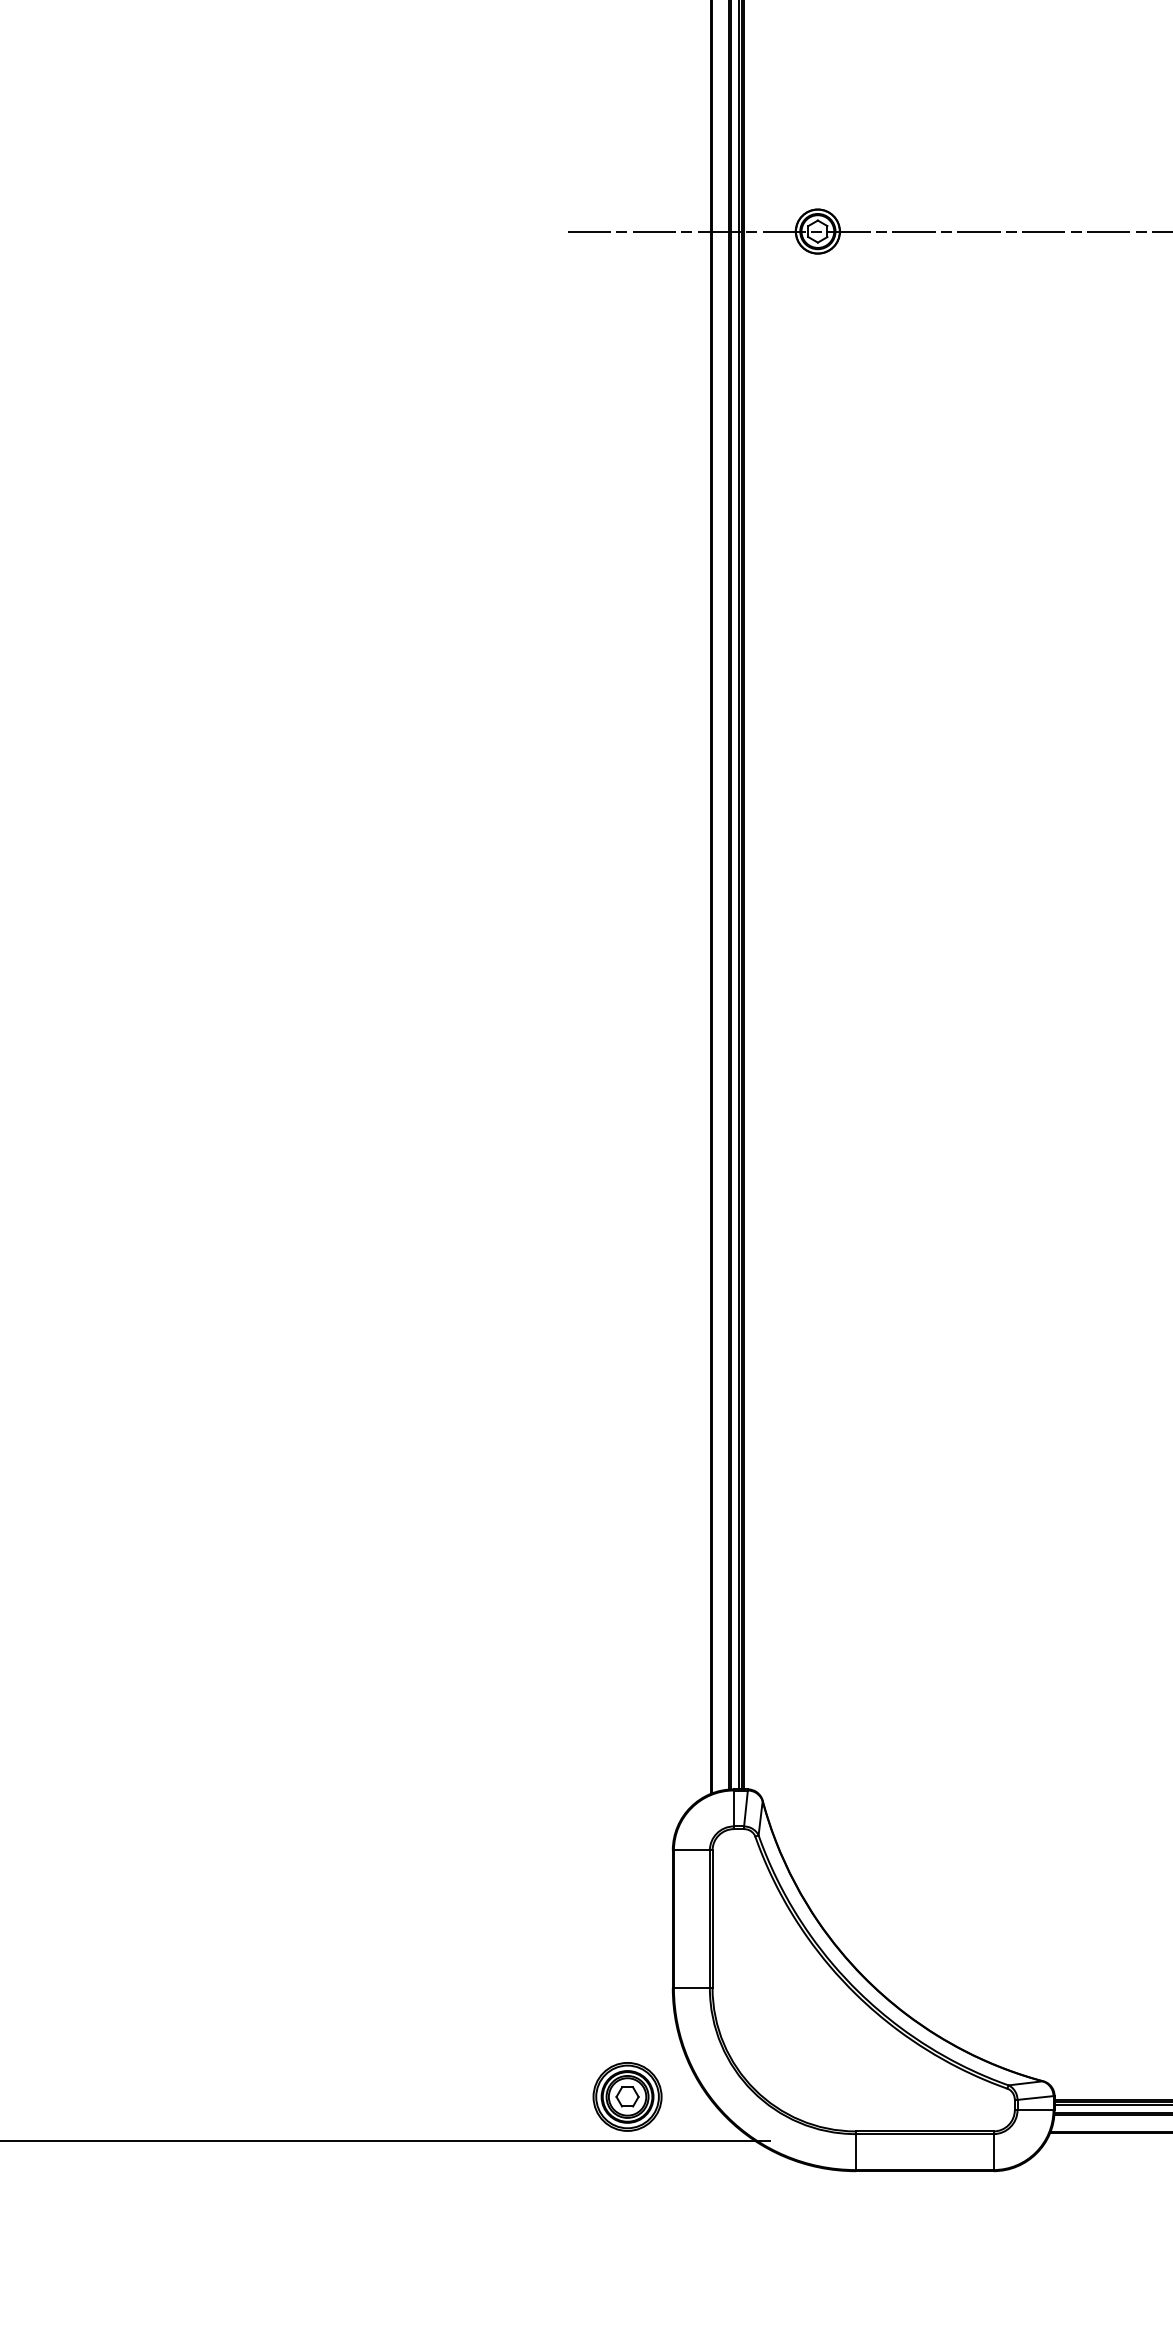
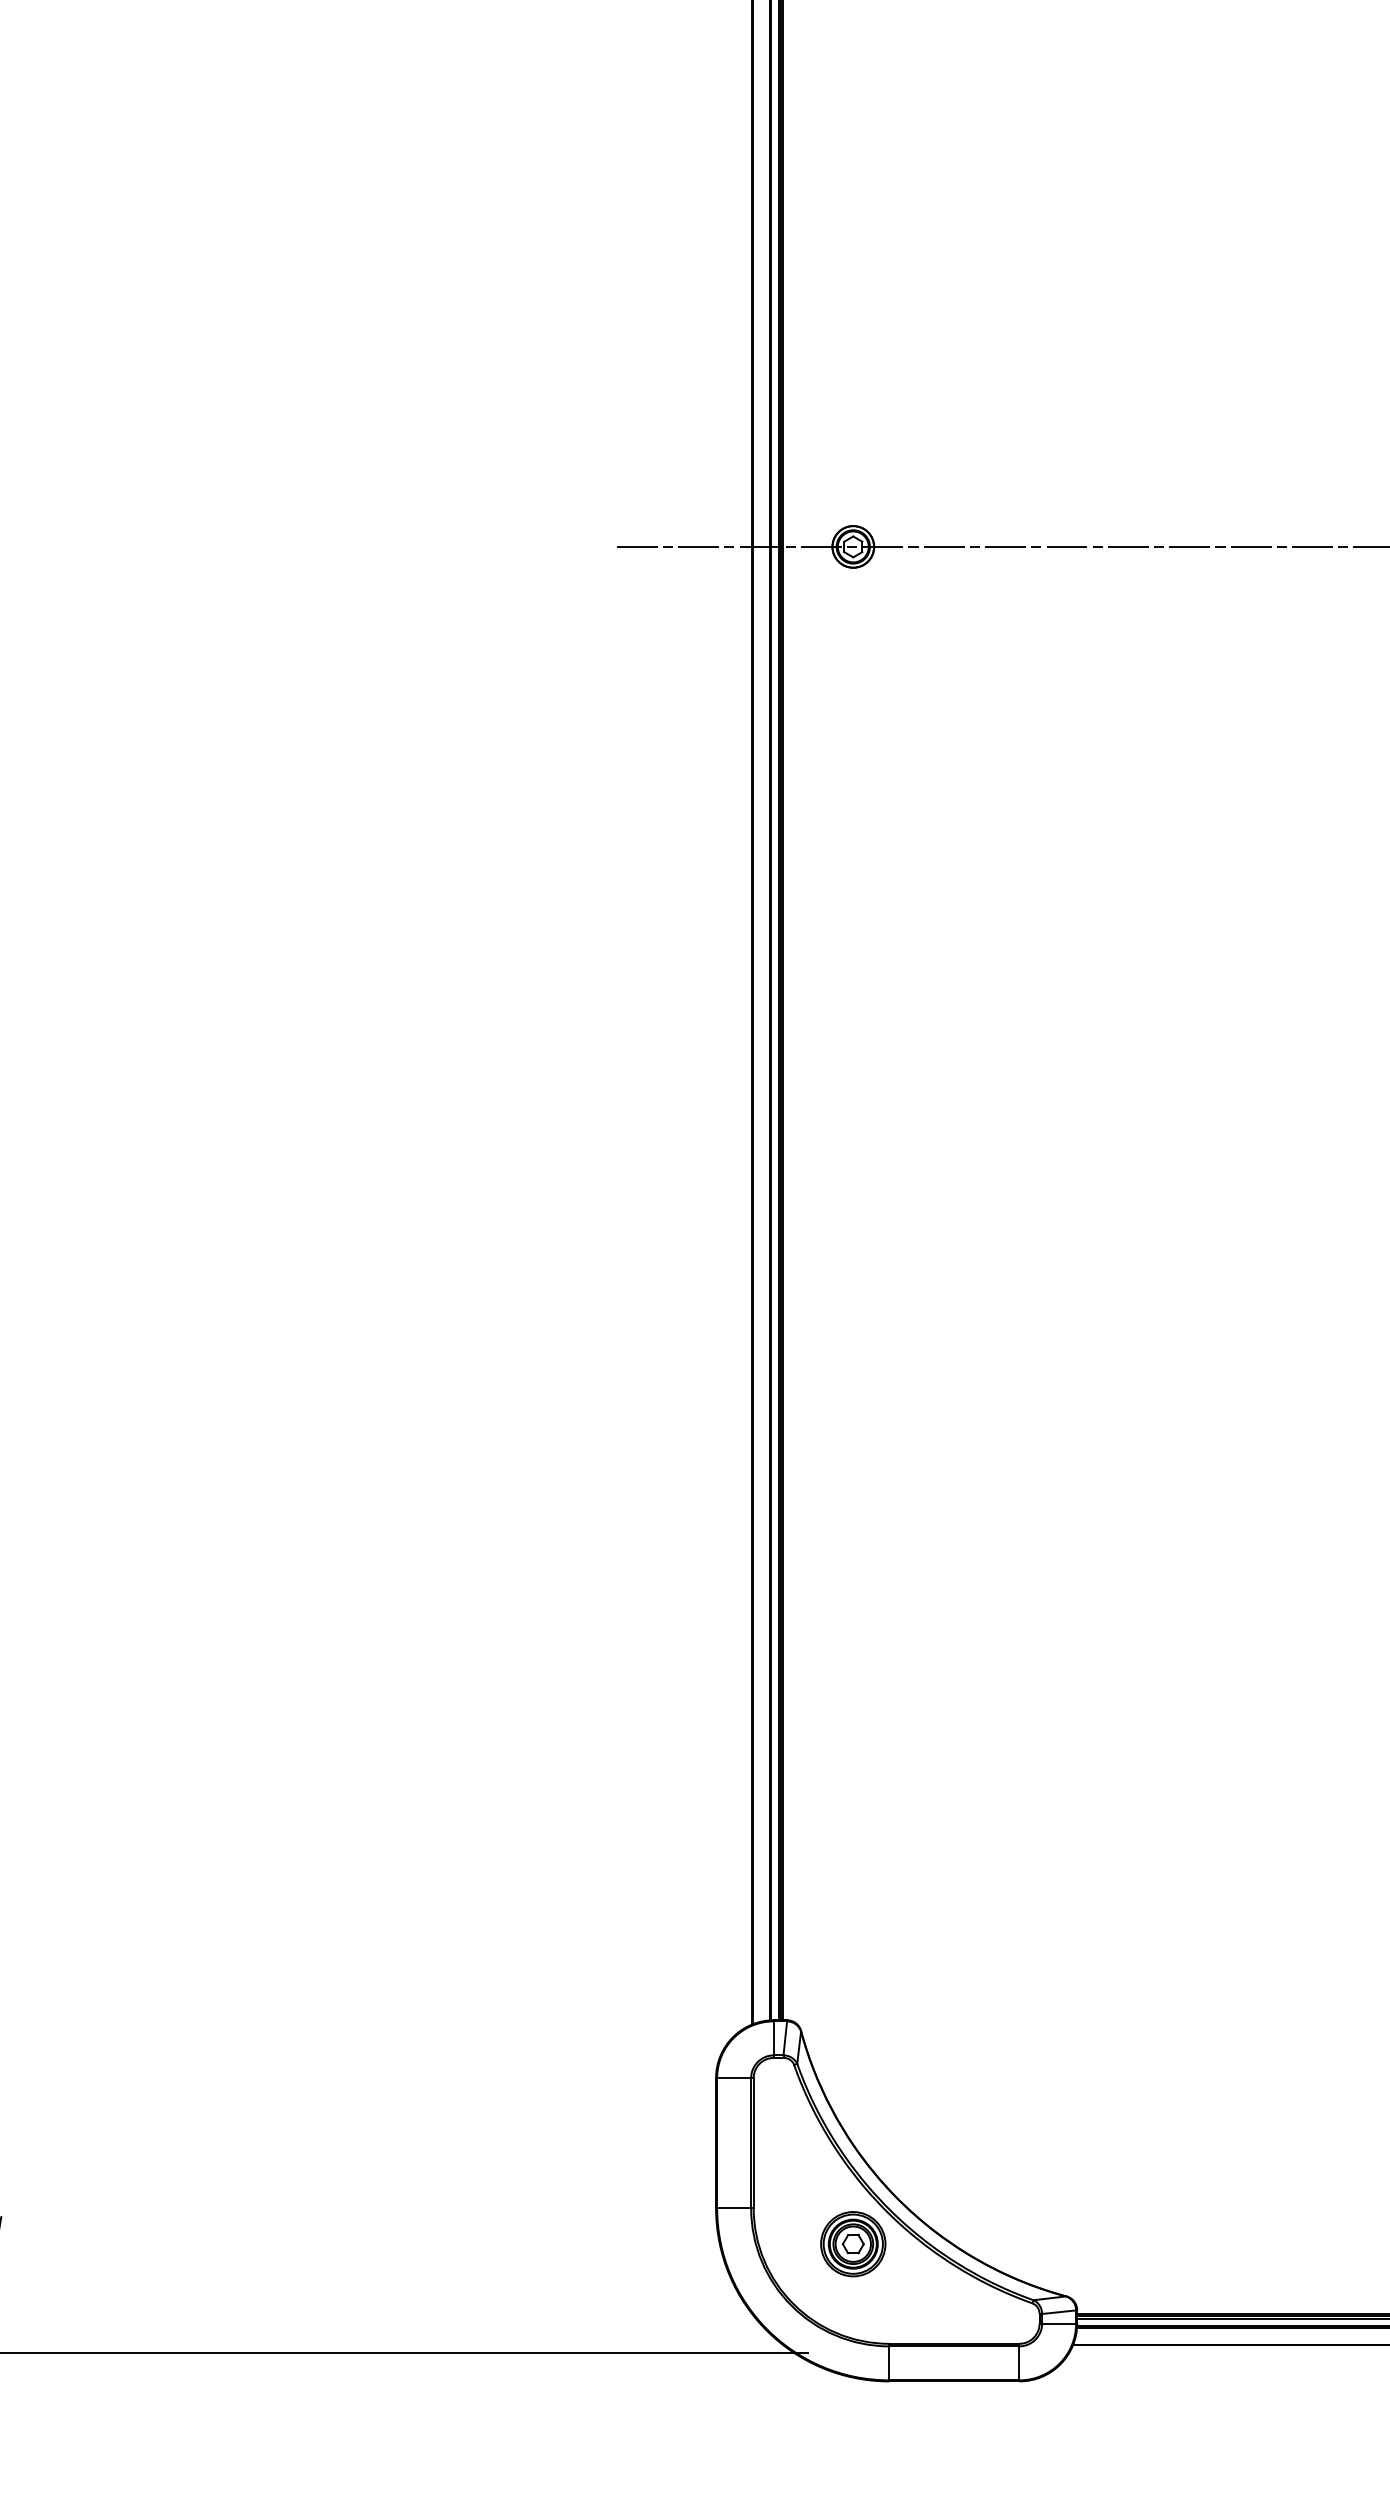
part: (627, 2097) -> (853, 2244), moved

